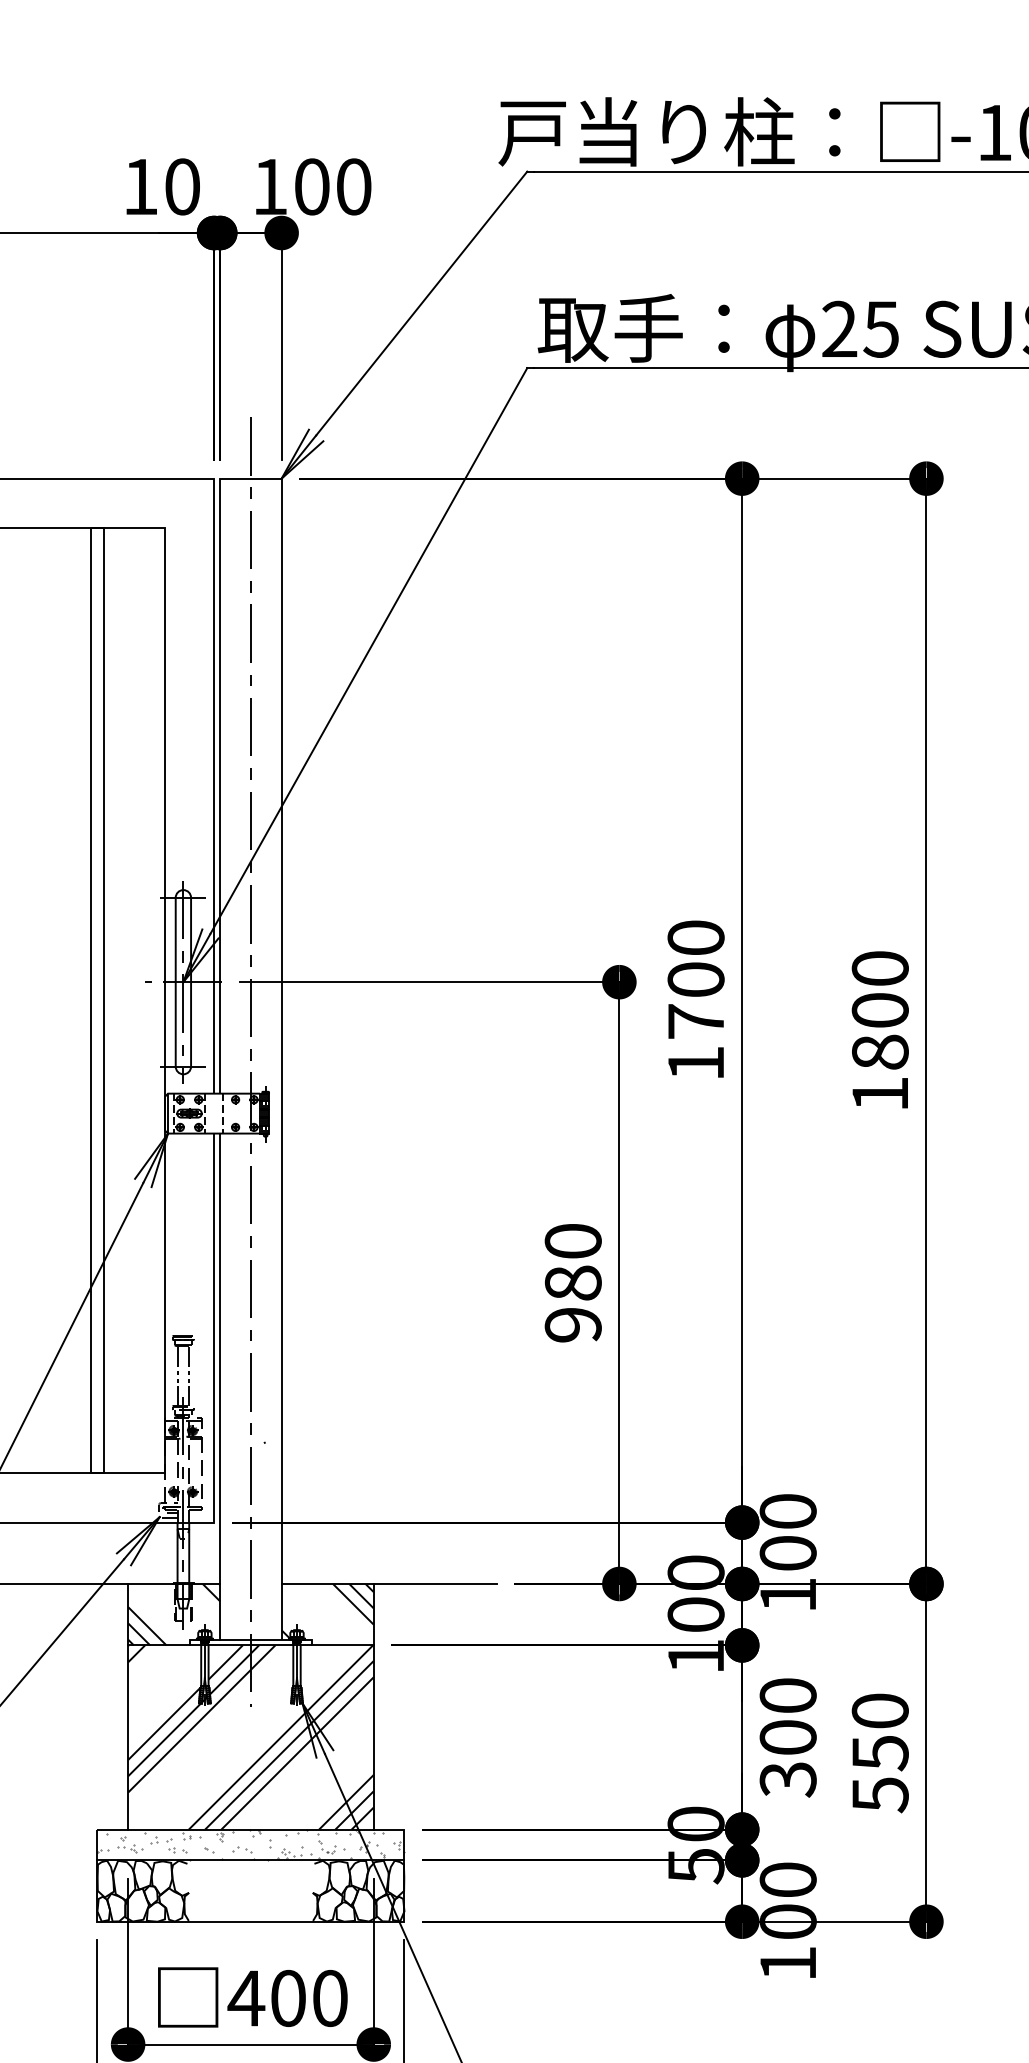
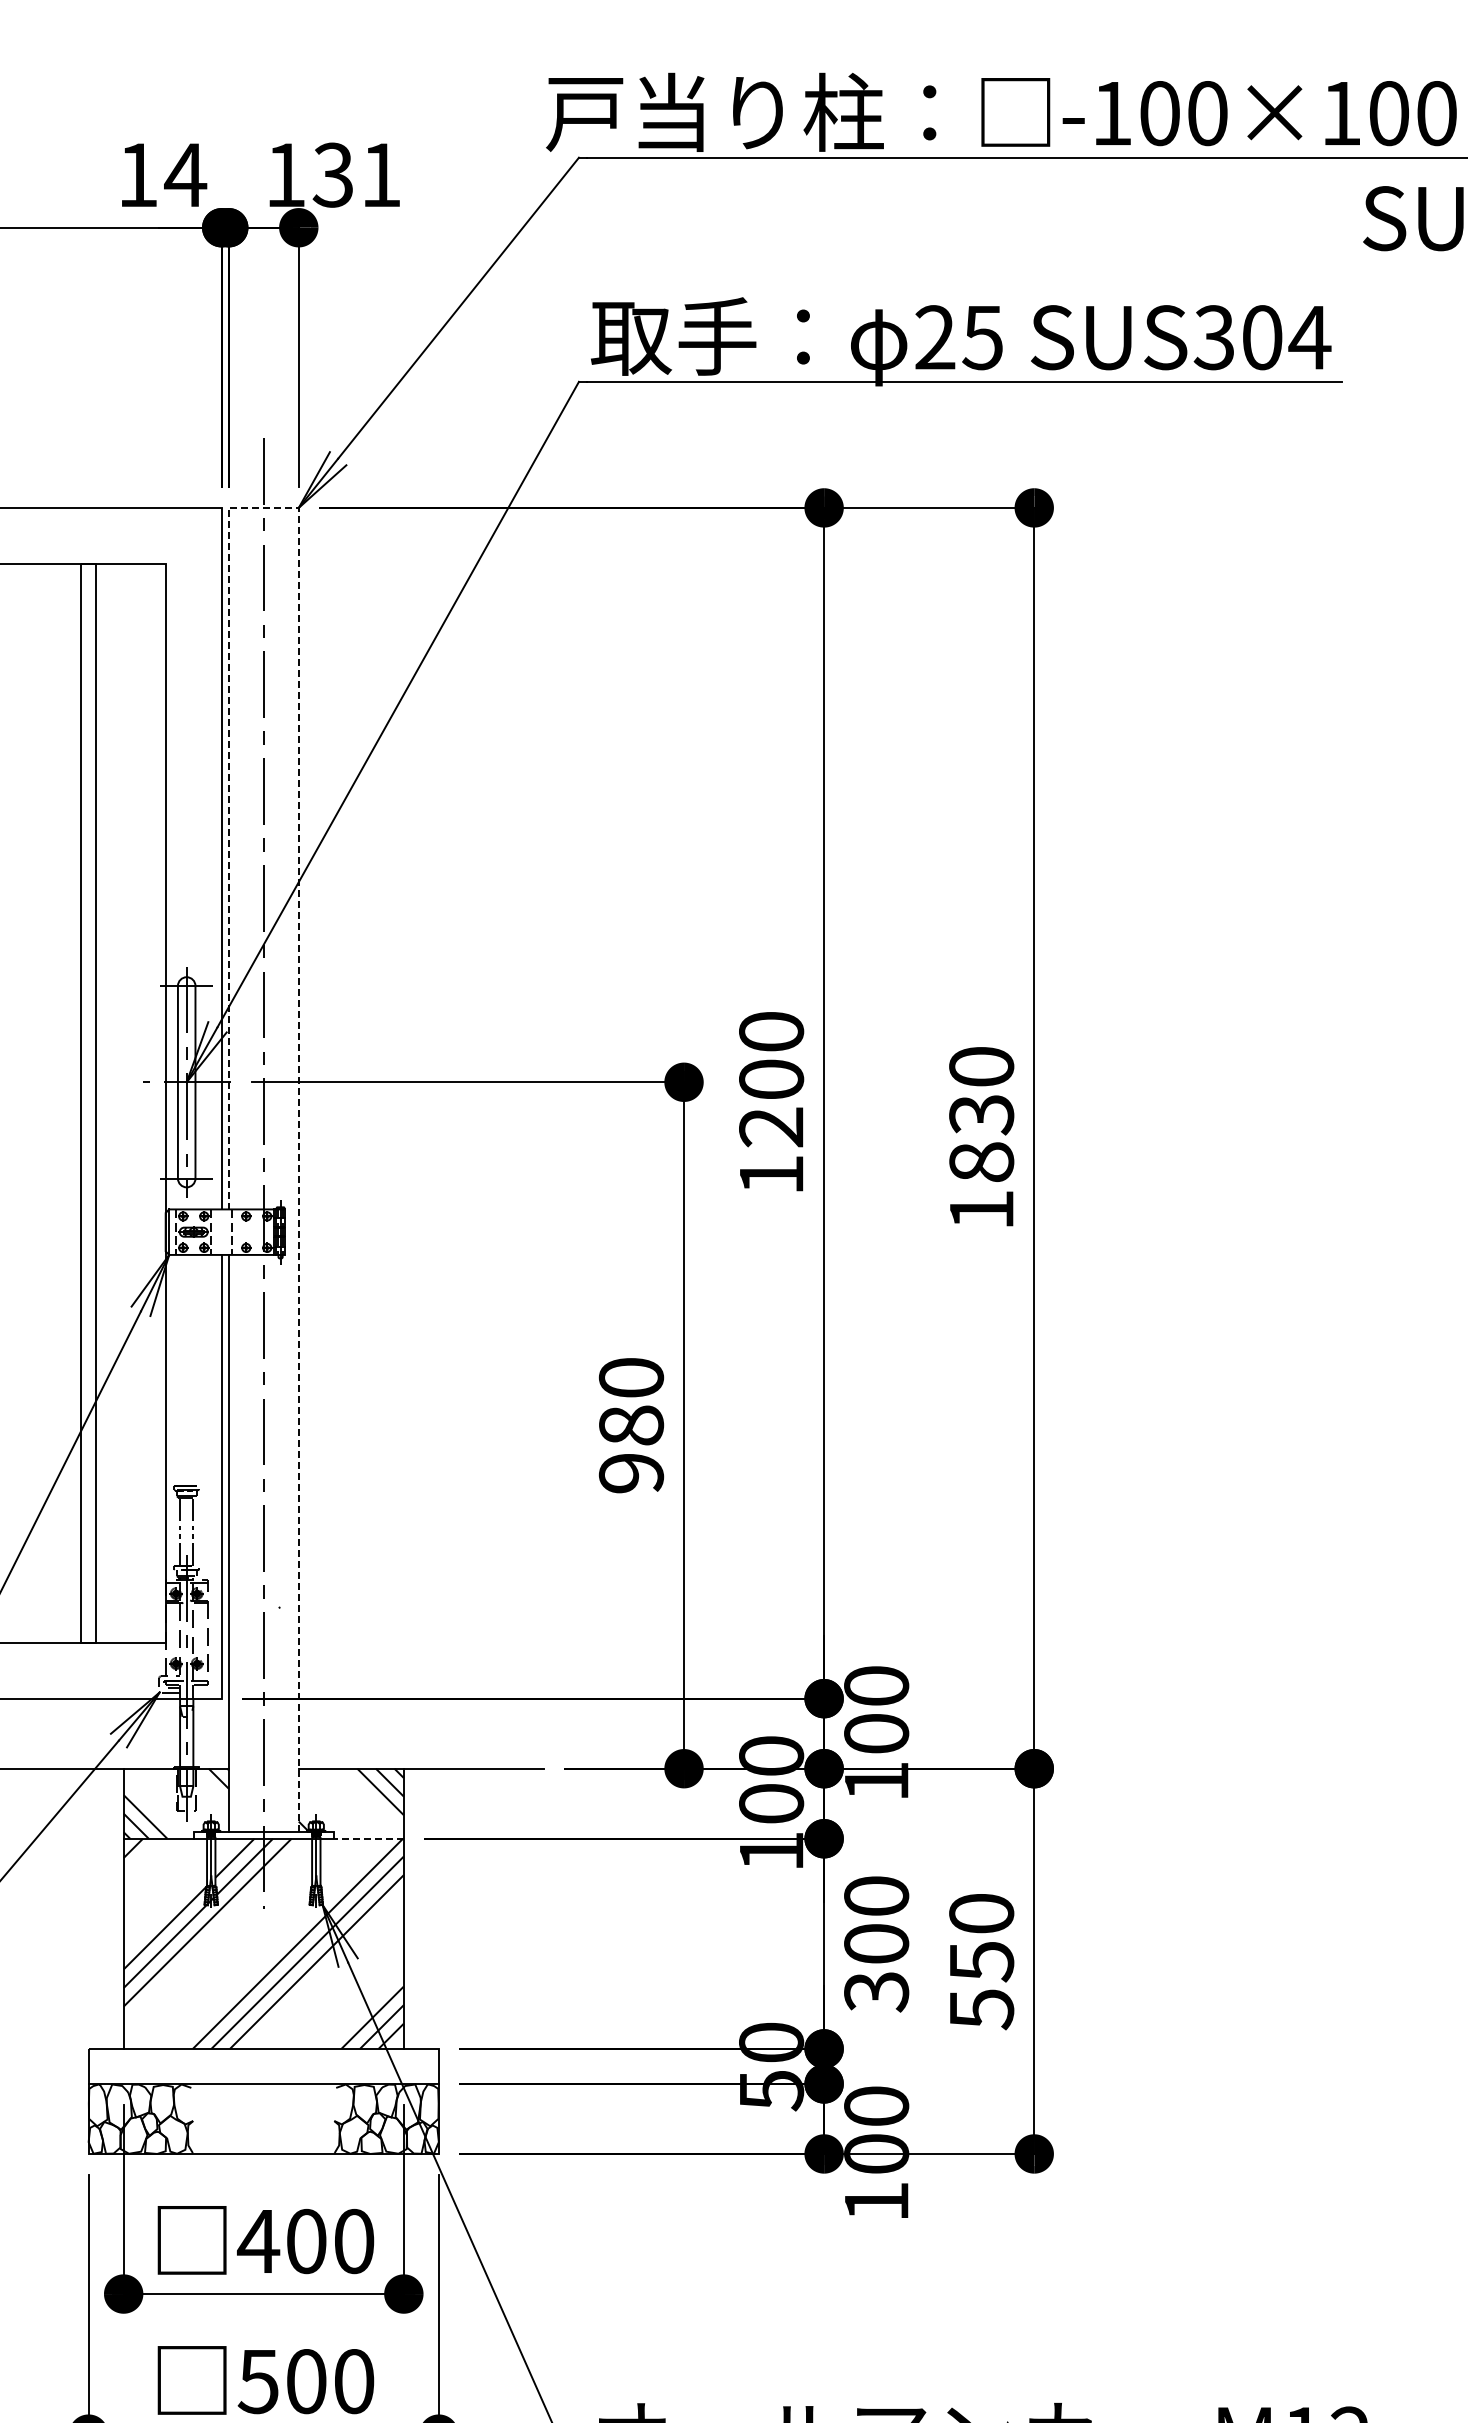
text: (182, 186) -> (185, 174), 10 -> 14
text: (332, 186) -> (356, 174), 100 -> 131
line: (281, 719) -> (298, 782), solid -> dashed
text: (880, 1010) -> (981, 1114), 1800 -> 1830
text: (696, 1021) -> (771, 1127), 1700 -> 1200
line: (342, 1645) -> (368, 1838), solid -> dashed
hatch: (250, 1844) -> (263, 2065), removed

